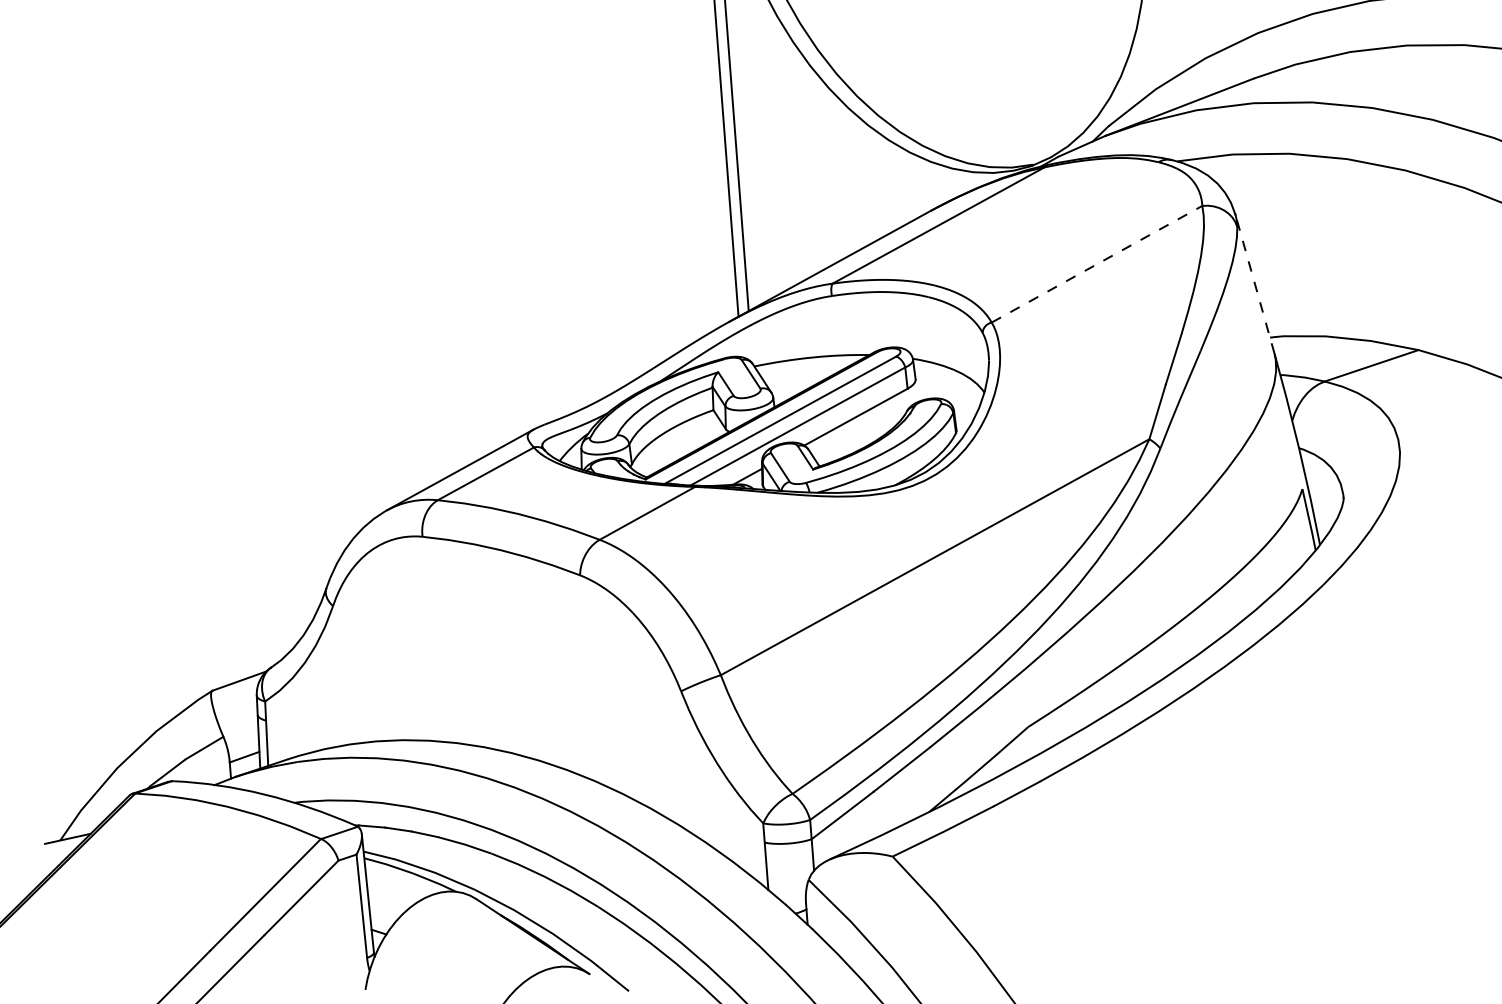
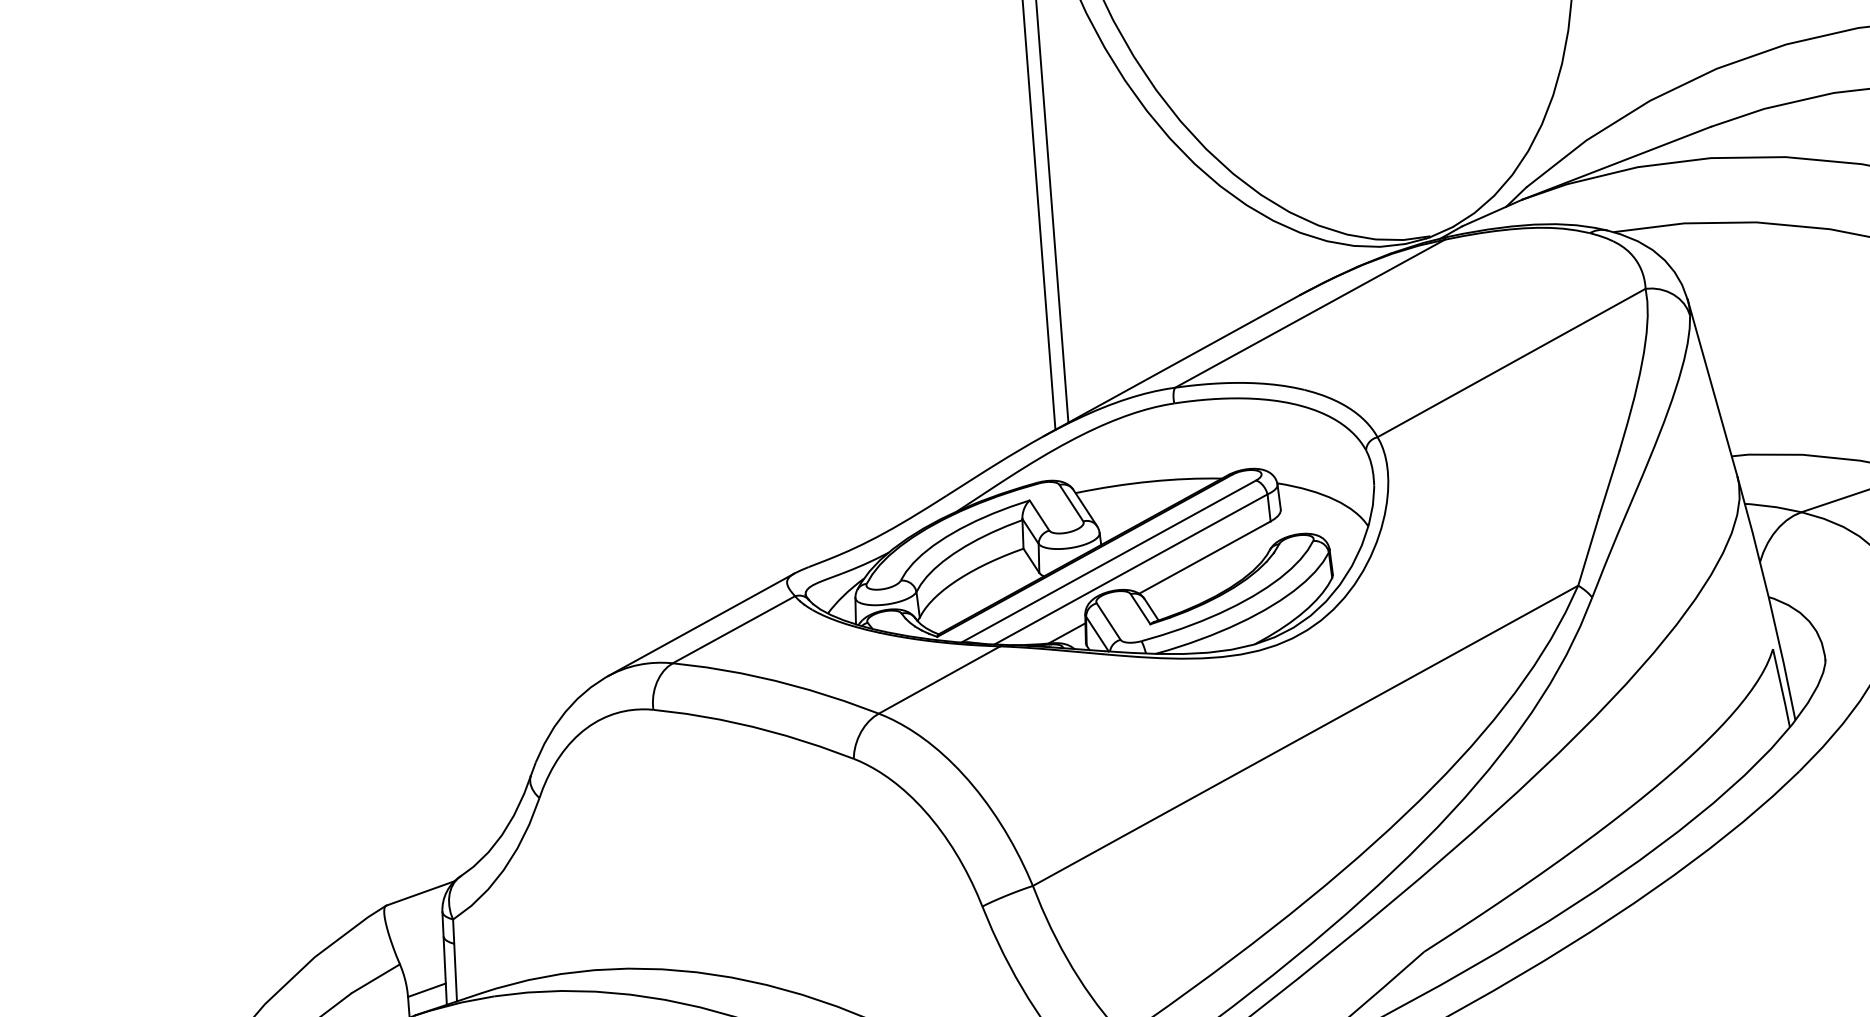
line: (1097, 264) -> (1512, 363), dashed -> solid
line: (1254, 283) -> (1712, 387), dashed -> solid

